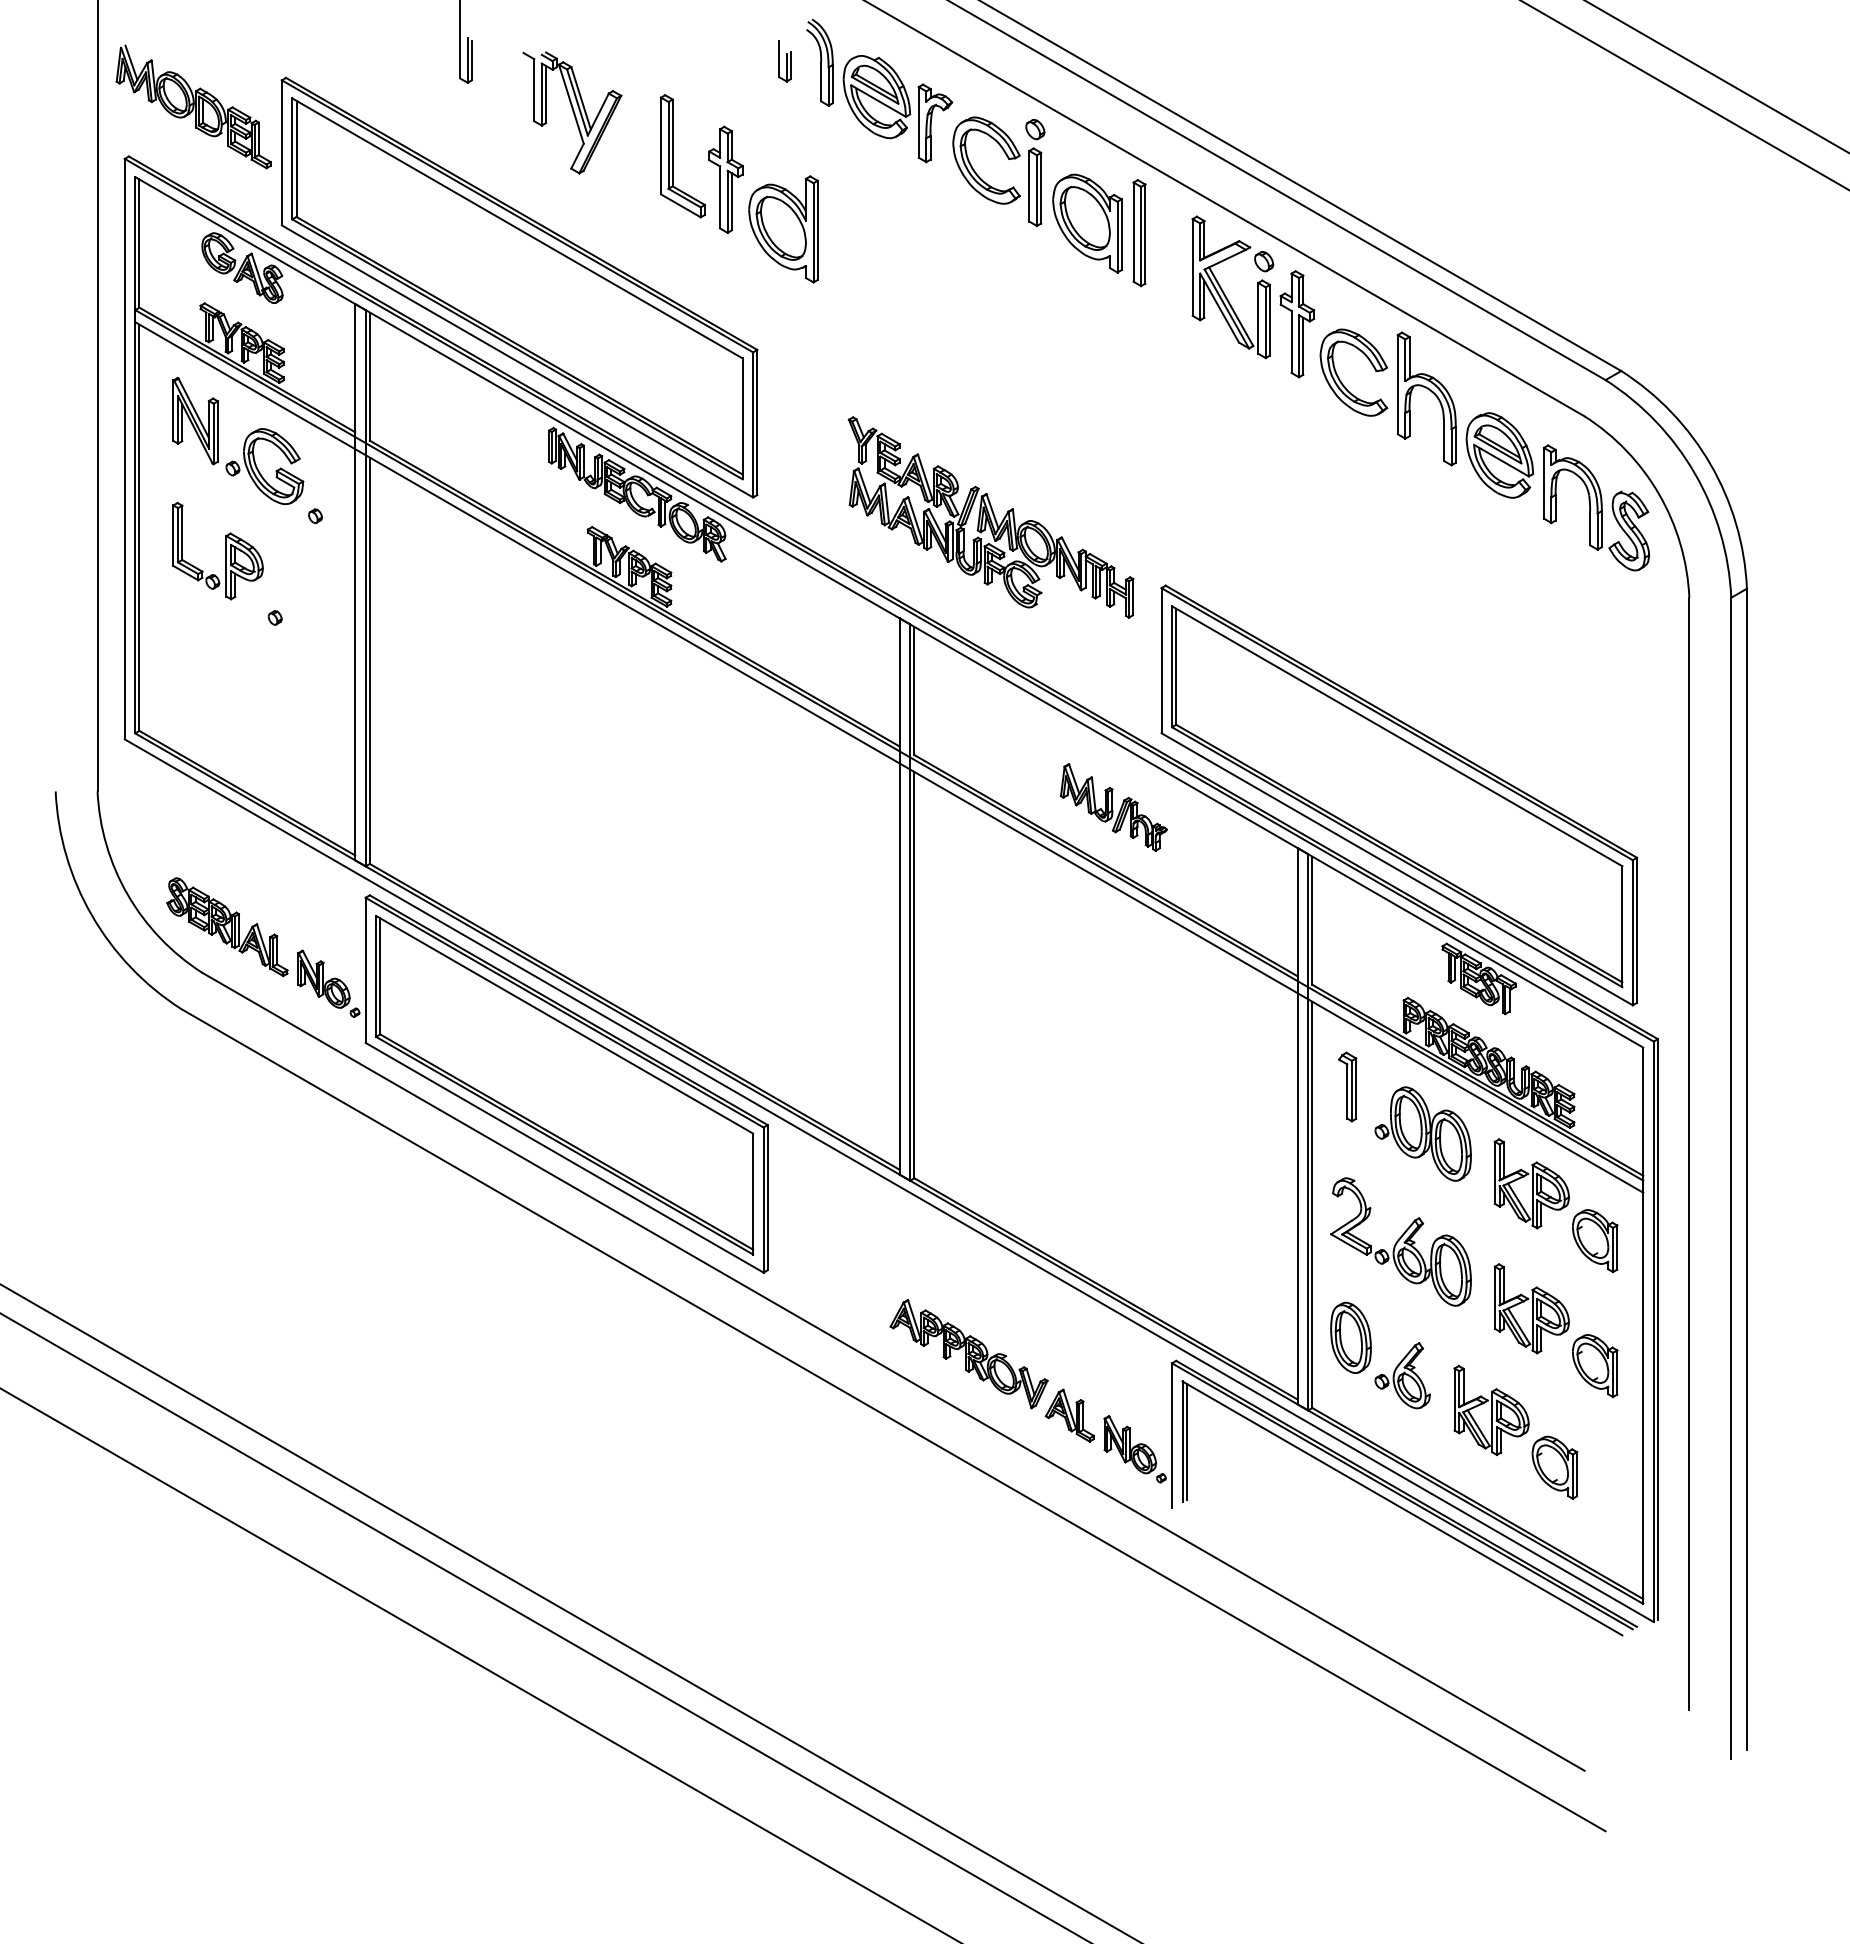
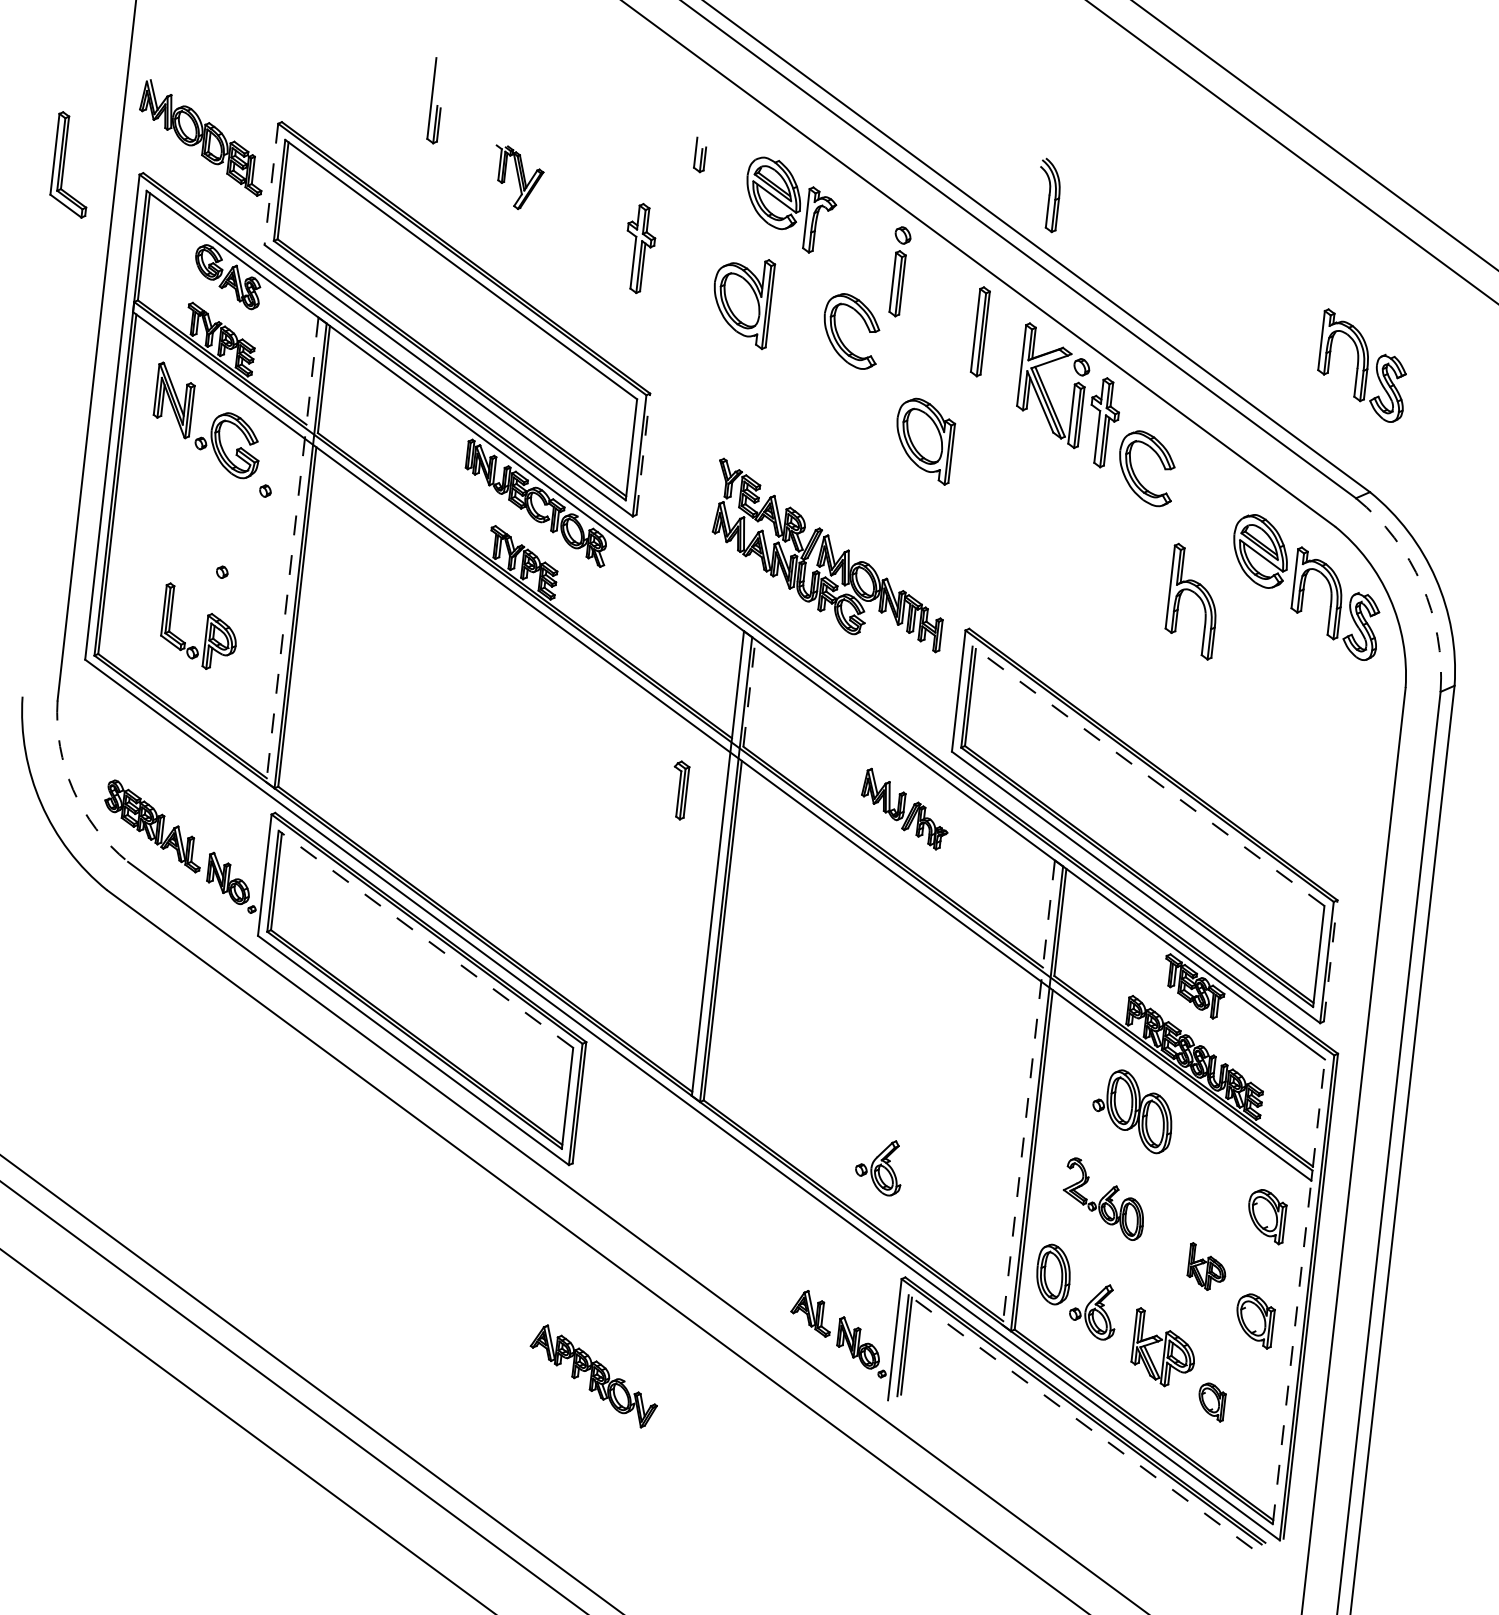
part: (819, 62) -> (1048, 195), moved
part: (572, 112) -> (518, 177), size x0.6
line: (281, 152) -> (271, 184), solid -> dashed
part: (673, 156) -> (64, 164), moved
part: (974, 169) -> (840, 337), moved
part: (1596, 222) -> (1363, 365), added
part: (1087, 223) -> (924, 440), moved
part: (783, 229) -> (741, 301), moved
part: (1431, 392) -> (1197, 596), moved
line: (757, 422) -> (643, 454), solid -> dashed
arc: (1694, 473) -> (1421, 584), solid -> dashed
part: (225, 550) -> (206, 627), moved
line: (355, 582) -> (292, 550), solid -> dashed
line: (914, 690) -> (749, 692), solid -> dashed
line: (1397, 736) -> (1148, 776), solid -> dashed
arc: (127, 894) -> (72, 789), solid -> dashed
line: (1637, 930) -> (1331, 961), solid -> dashed
line: (564, 1024) -> (425, 939), solid -> dashed
part: (1347, 1086) -> (679, 789), moved
line: (1297, 1126) -> (1028, 1092), solid -> dashed
part: (1531, 1183) -> (1218, 1162), removed
part: (1130, 1233) -> (879, 1166), added
part: (1400, 1241) -> (1103, 1198), size x0.7
part: (1531, 1308) -> (1207, 1266), size x0.6
line: (1643, 1325) -> (1299, 1291), solid -> dashed
part: (968, 1354) -> (593, 1376), moved
part: (1554, 1467) -> (1211, 1401), size x0.7
line: (1402, 1508) -> (1080, 1421), solid -> dashed

